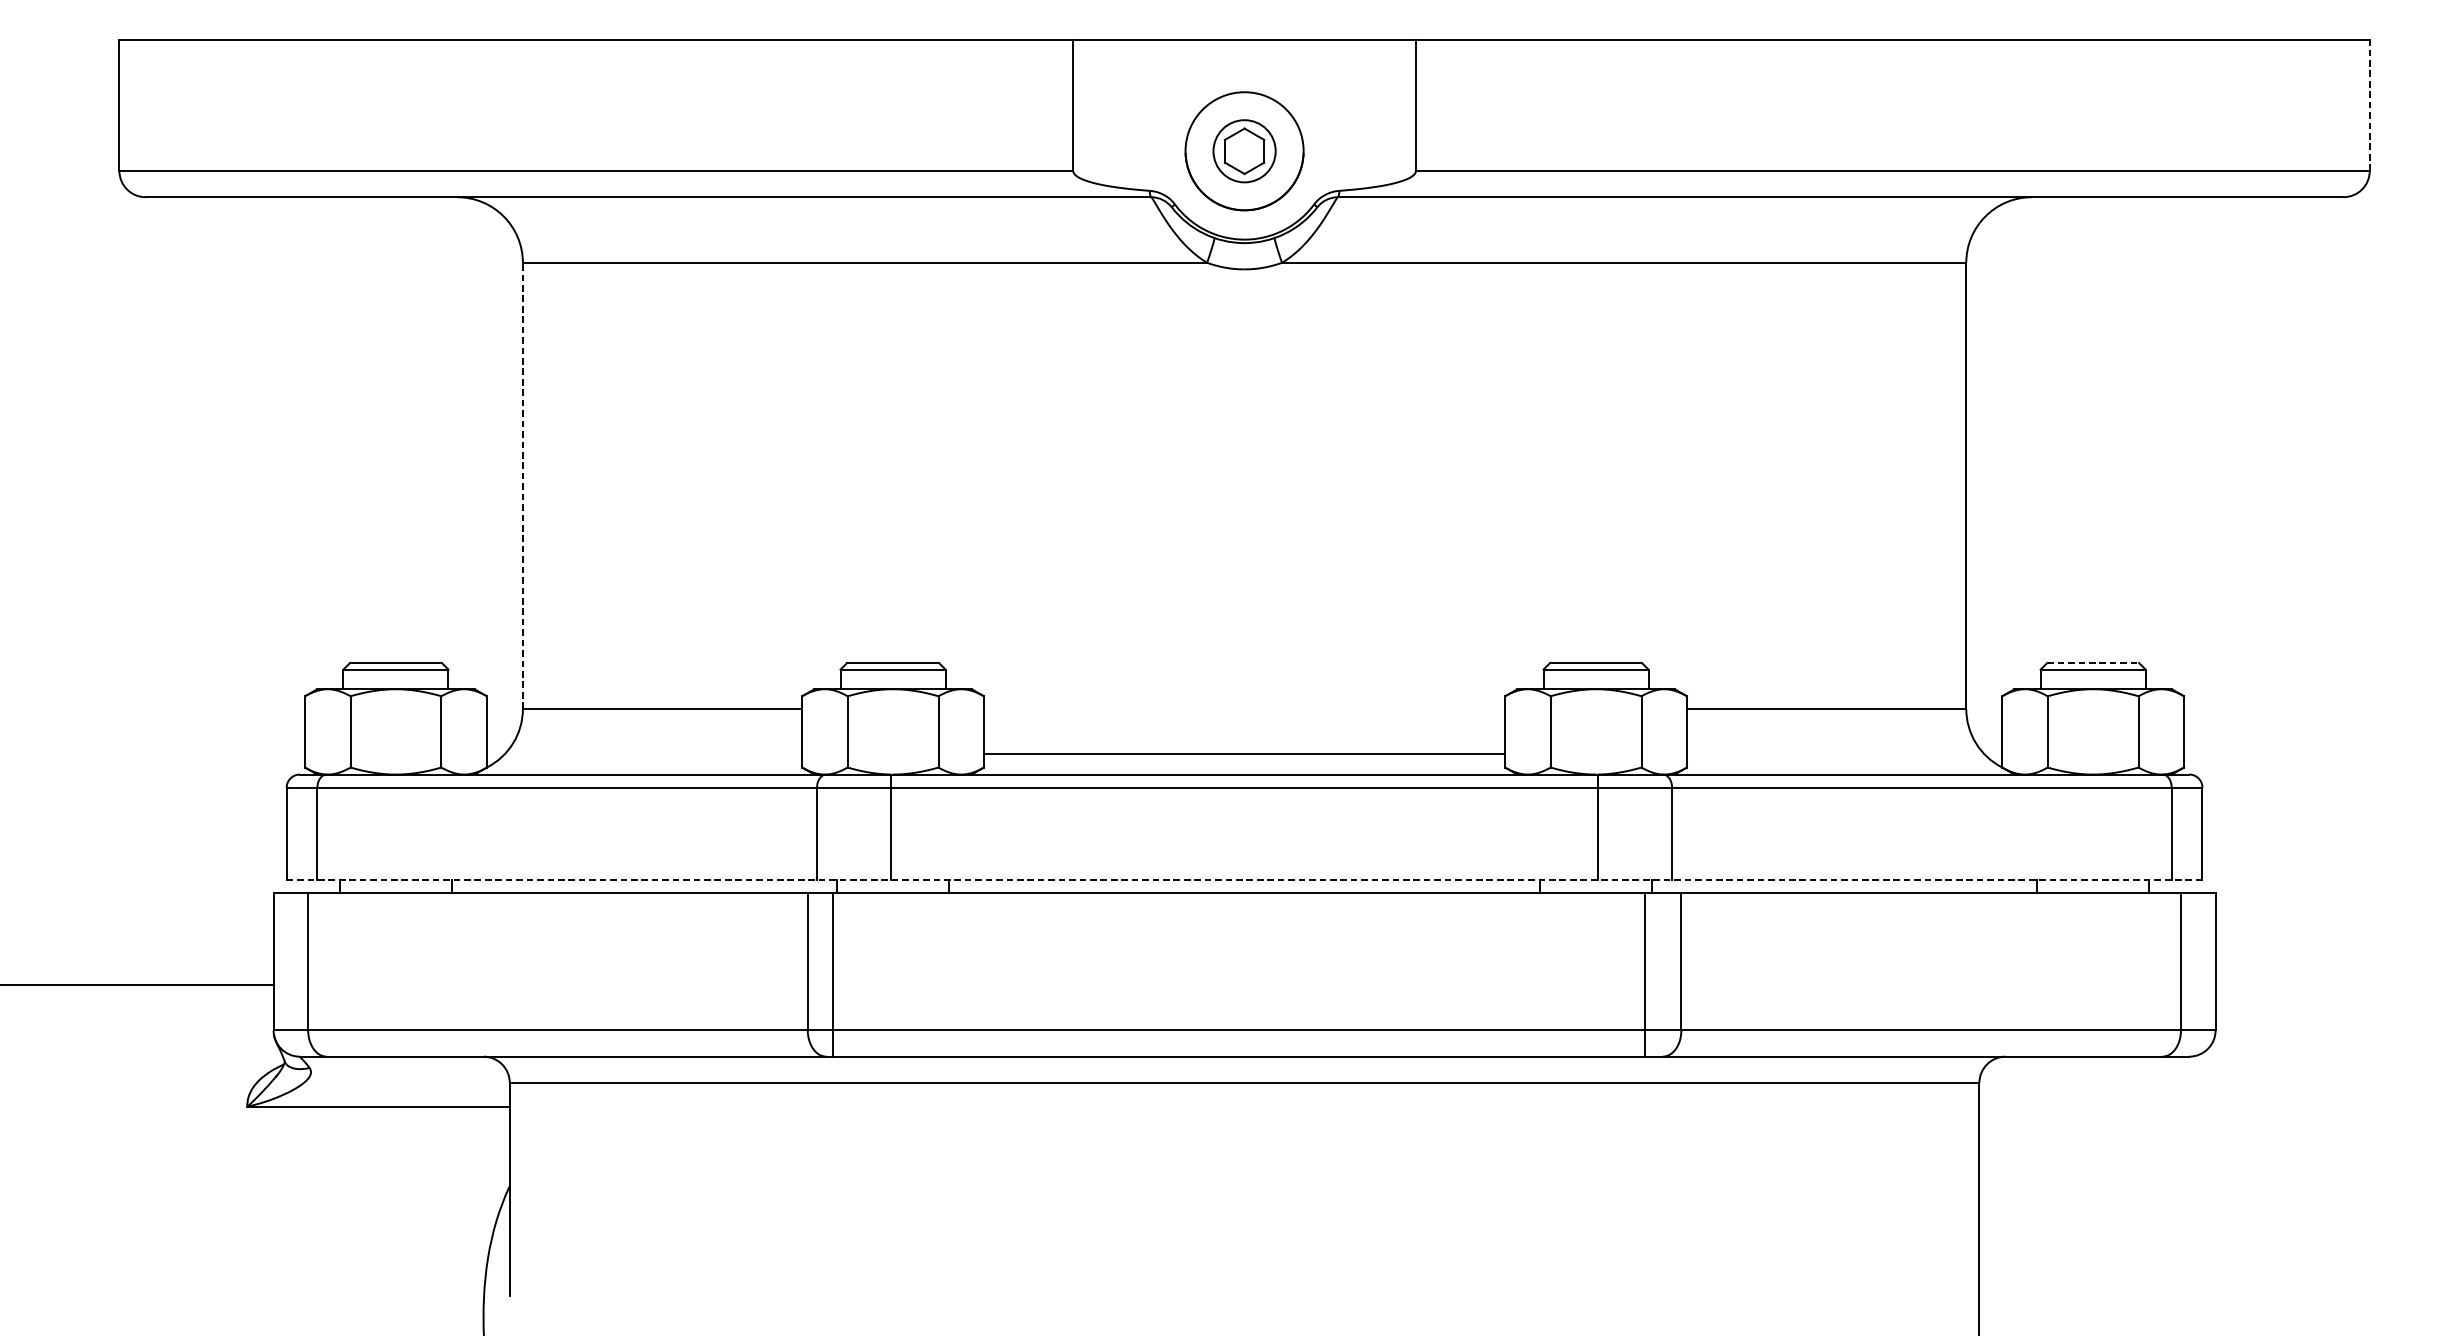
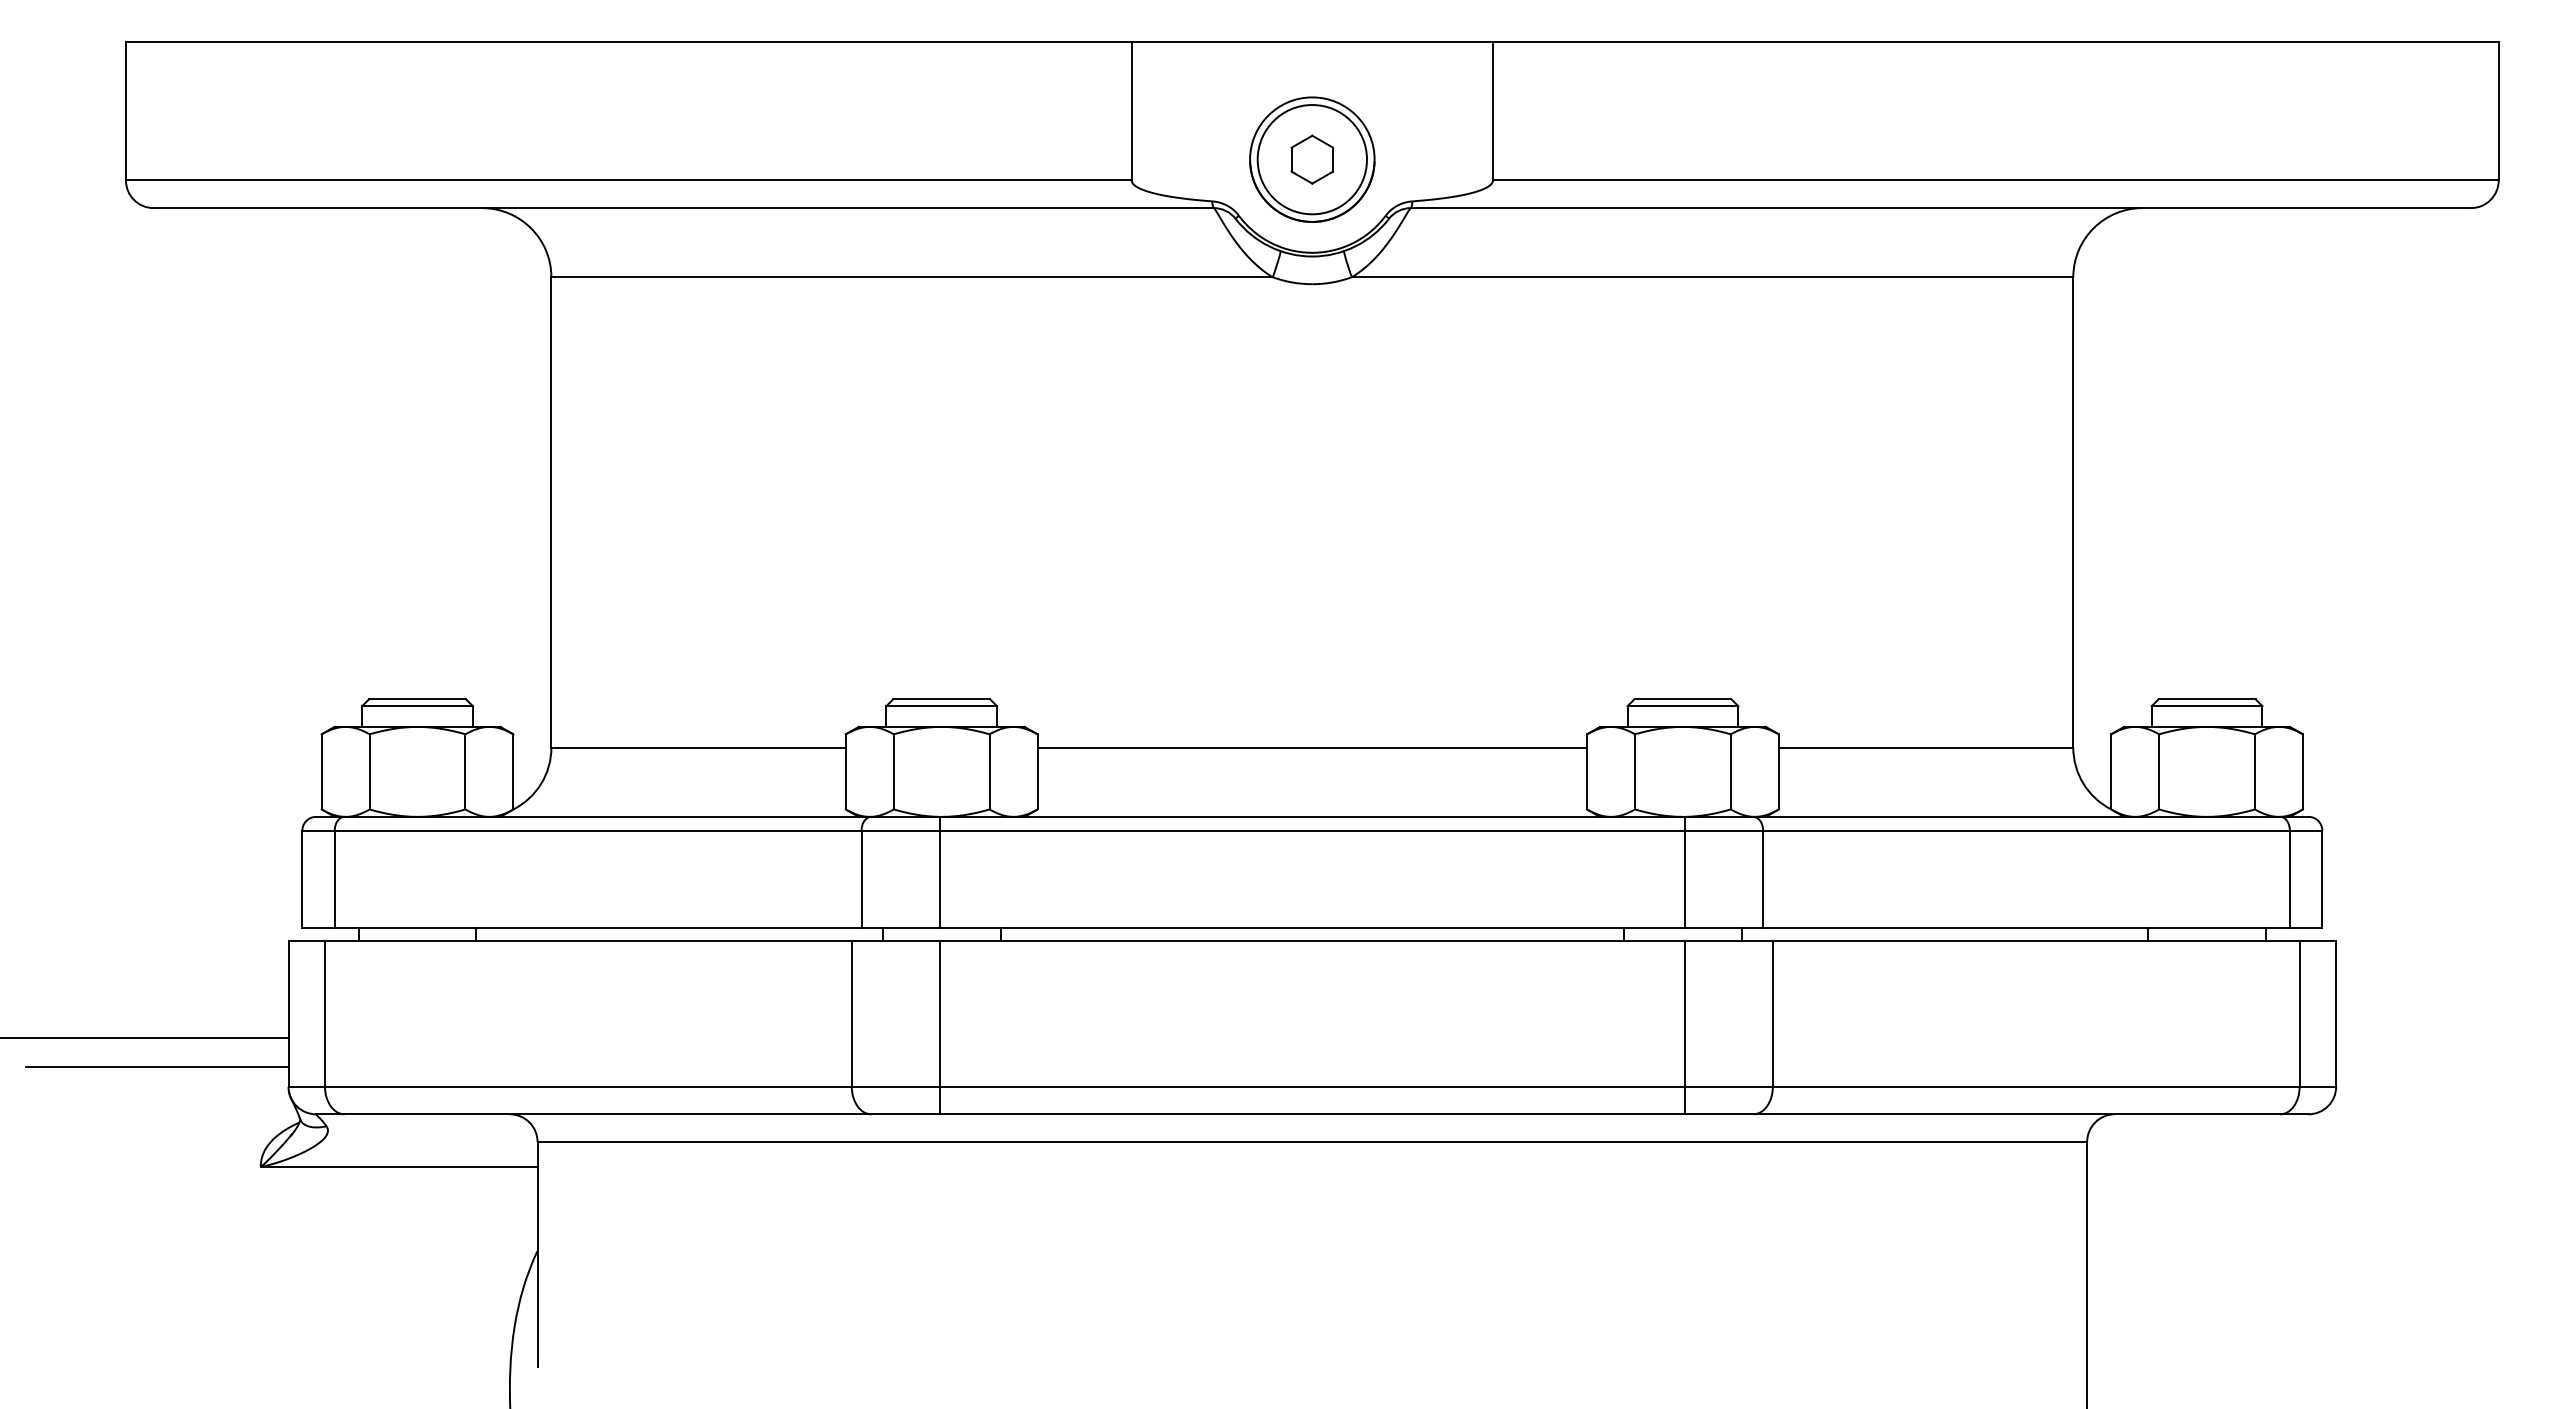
line: (2369, 104) -> (2498, 110), dashed -> solid
circle: (1244, 151) -> (1312, 159), size x1.67
line: (523, 484) -> (551, 511), dashed -> solid
line: (2093, 663) -> (2207, 699), dashed -> solid
line: (1244, 753) -> (1312, 747), moved
line: (1244, 879) -> (1312, 927), dashed -> solid
line: (833, 974) -> (939, 1027), moved
line: (1644, 974) -> (1684, 1027), moved
line: (148, 1012) -> (156, 1067), added

